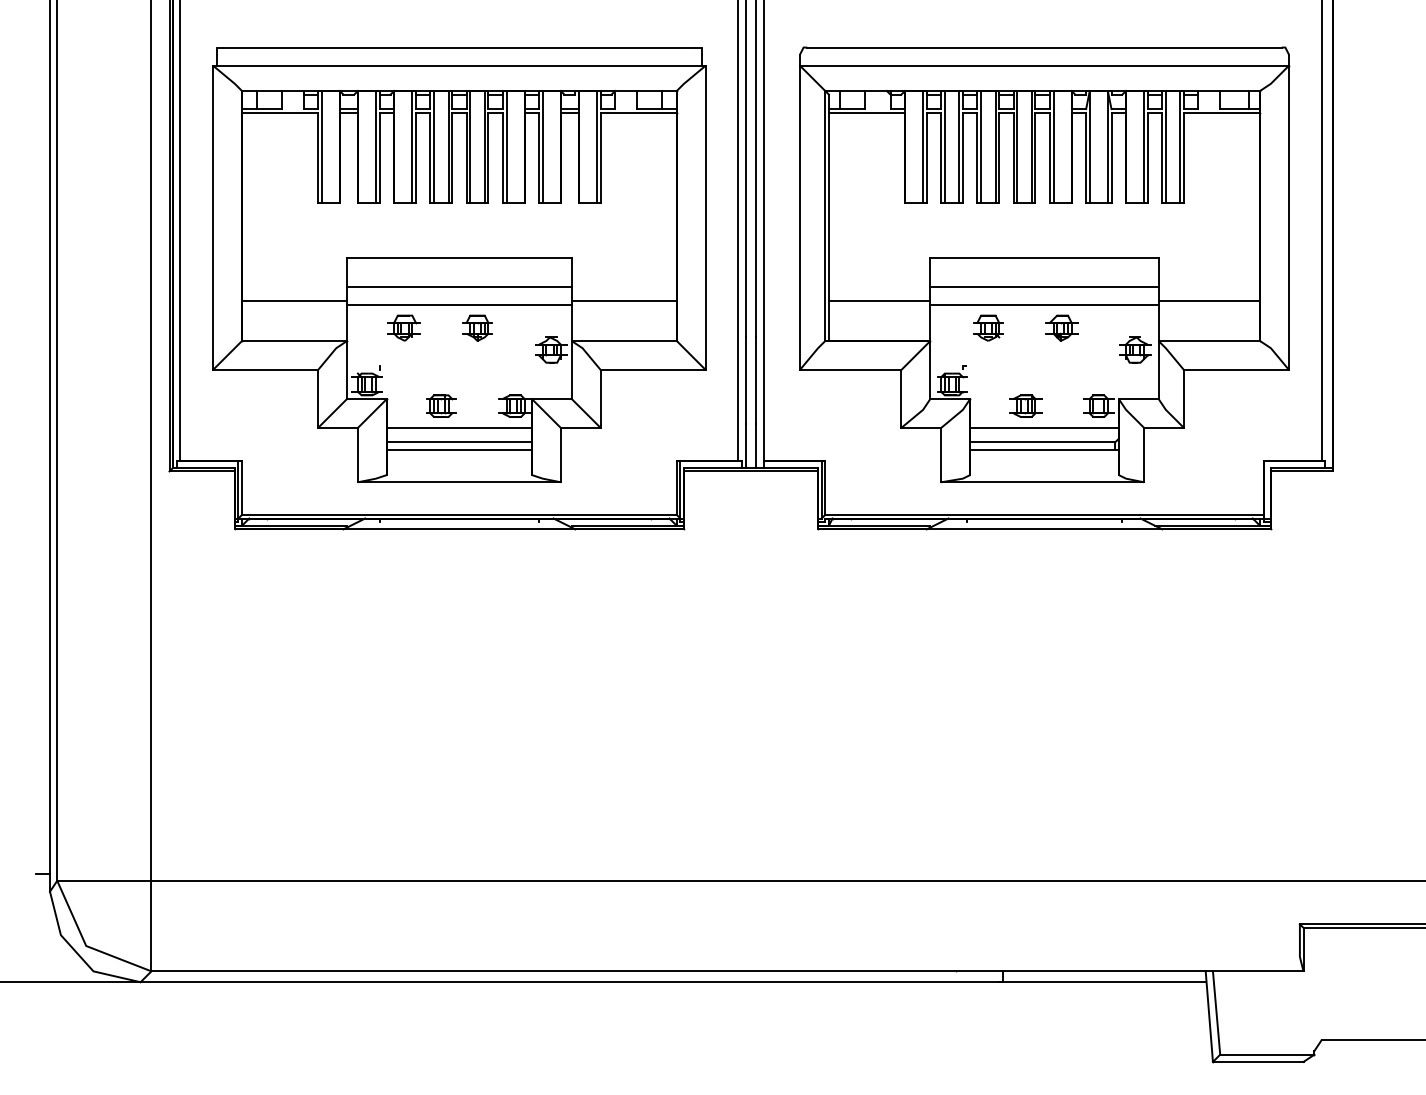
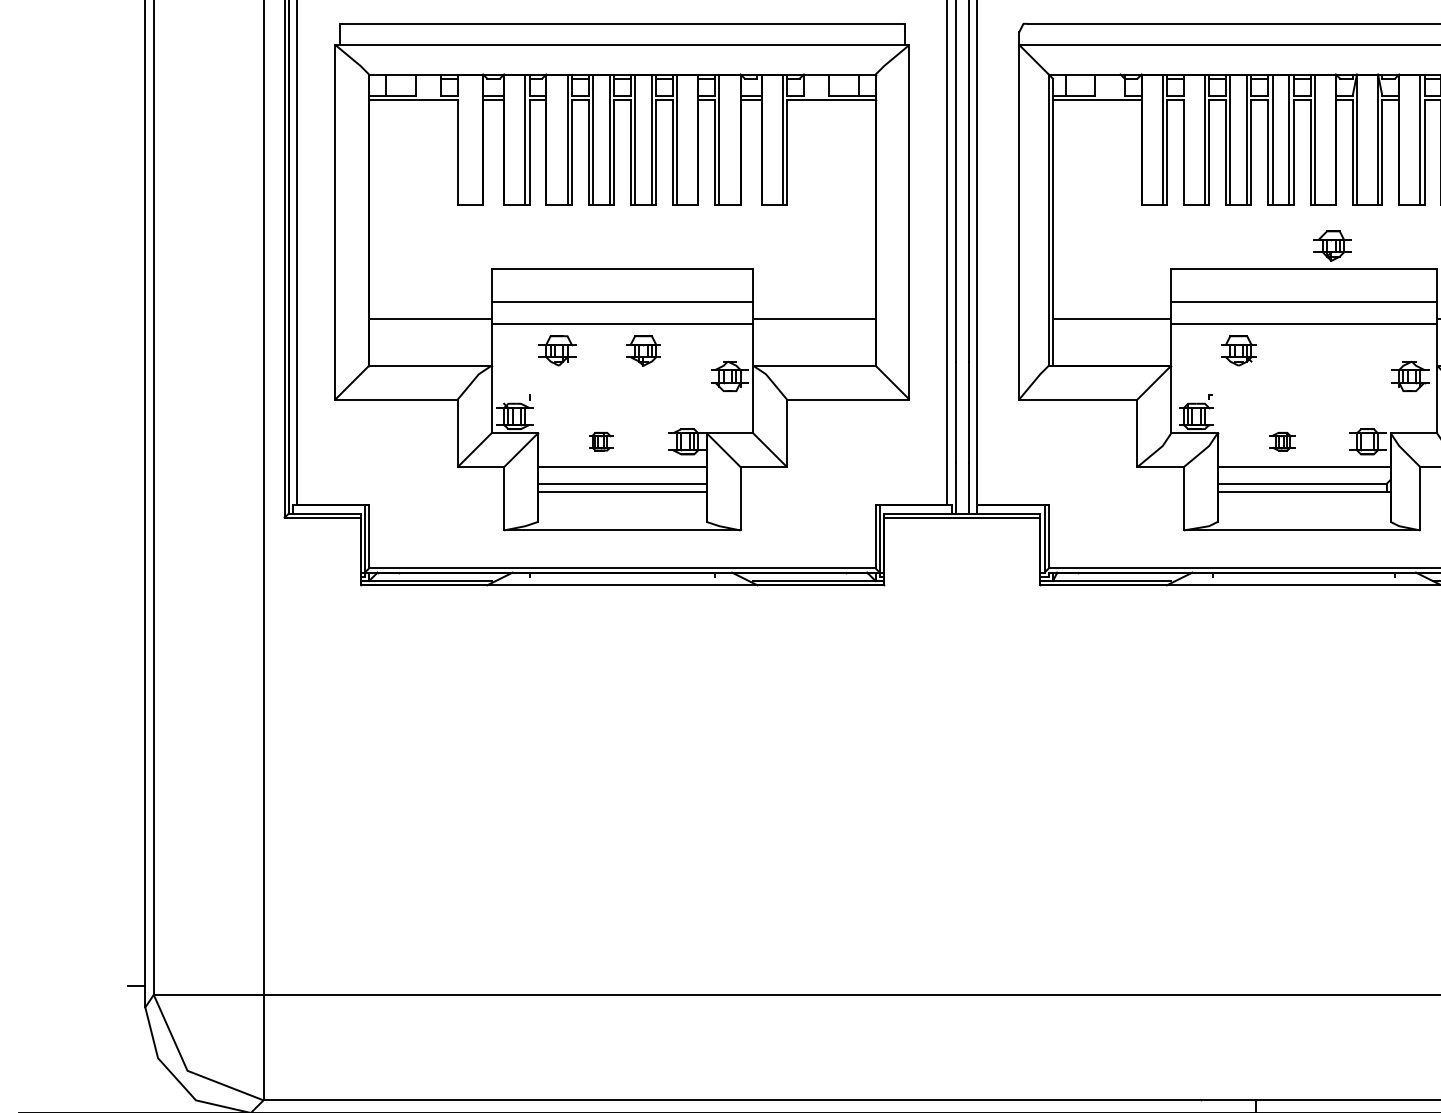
line: (321, 147) -> (461, 140), removed
line: (944, 147) -> (1187, 140), removed
part: (1061, 327) -> (1332, 245), moved
part: (441, 405) -> (601, 440), size x0.7
part: (1025, 405) -> (1282, 440), size x0.7

